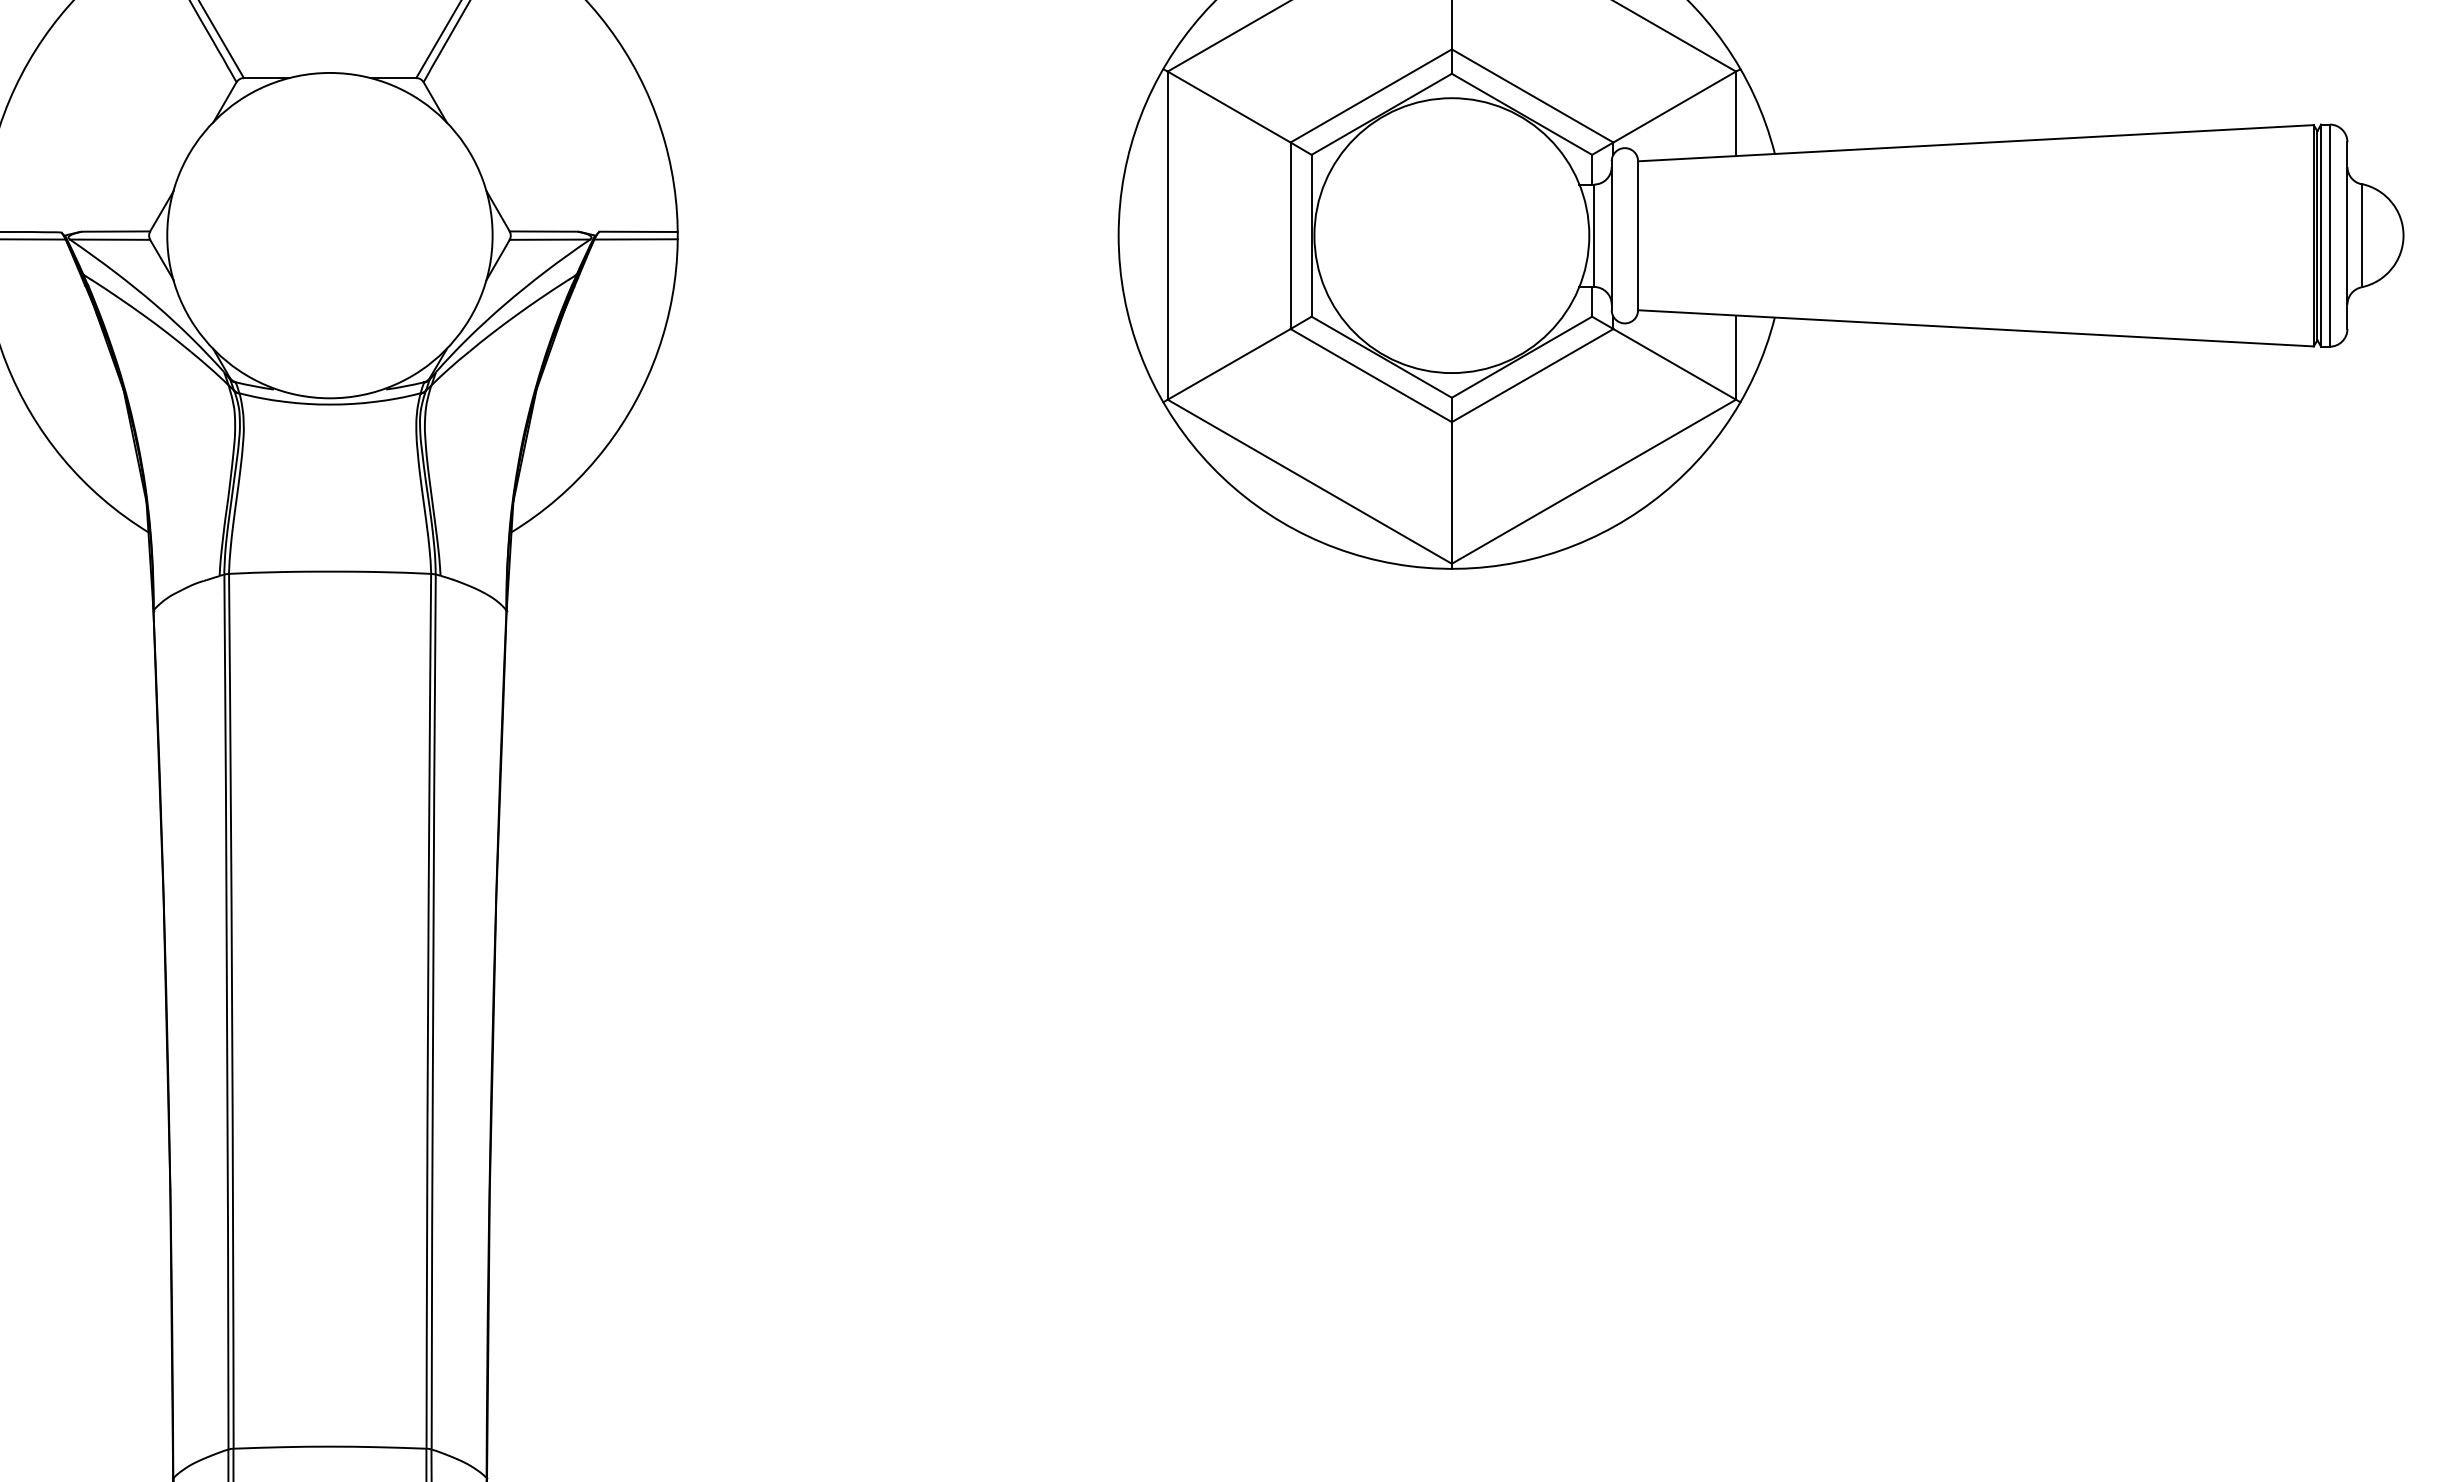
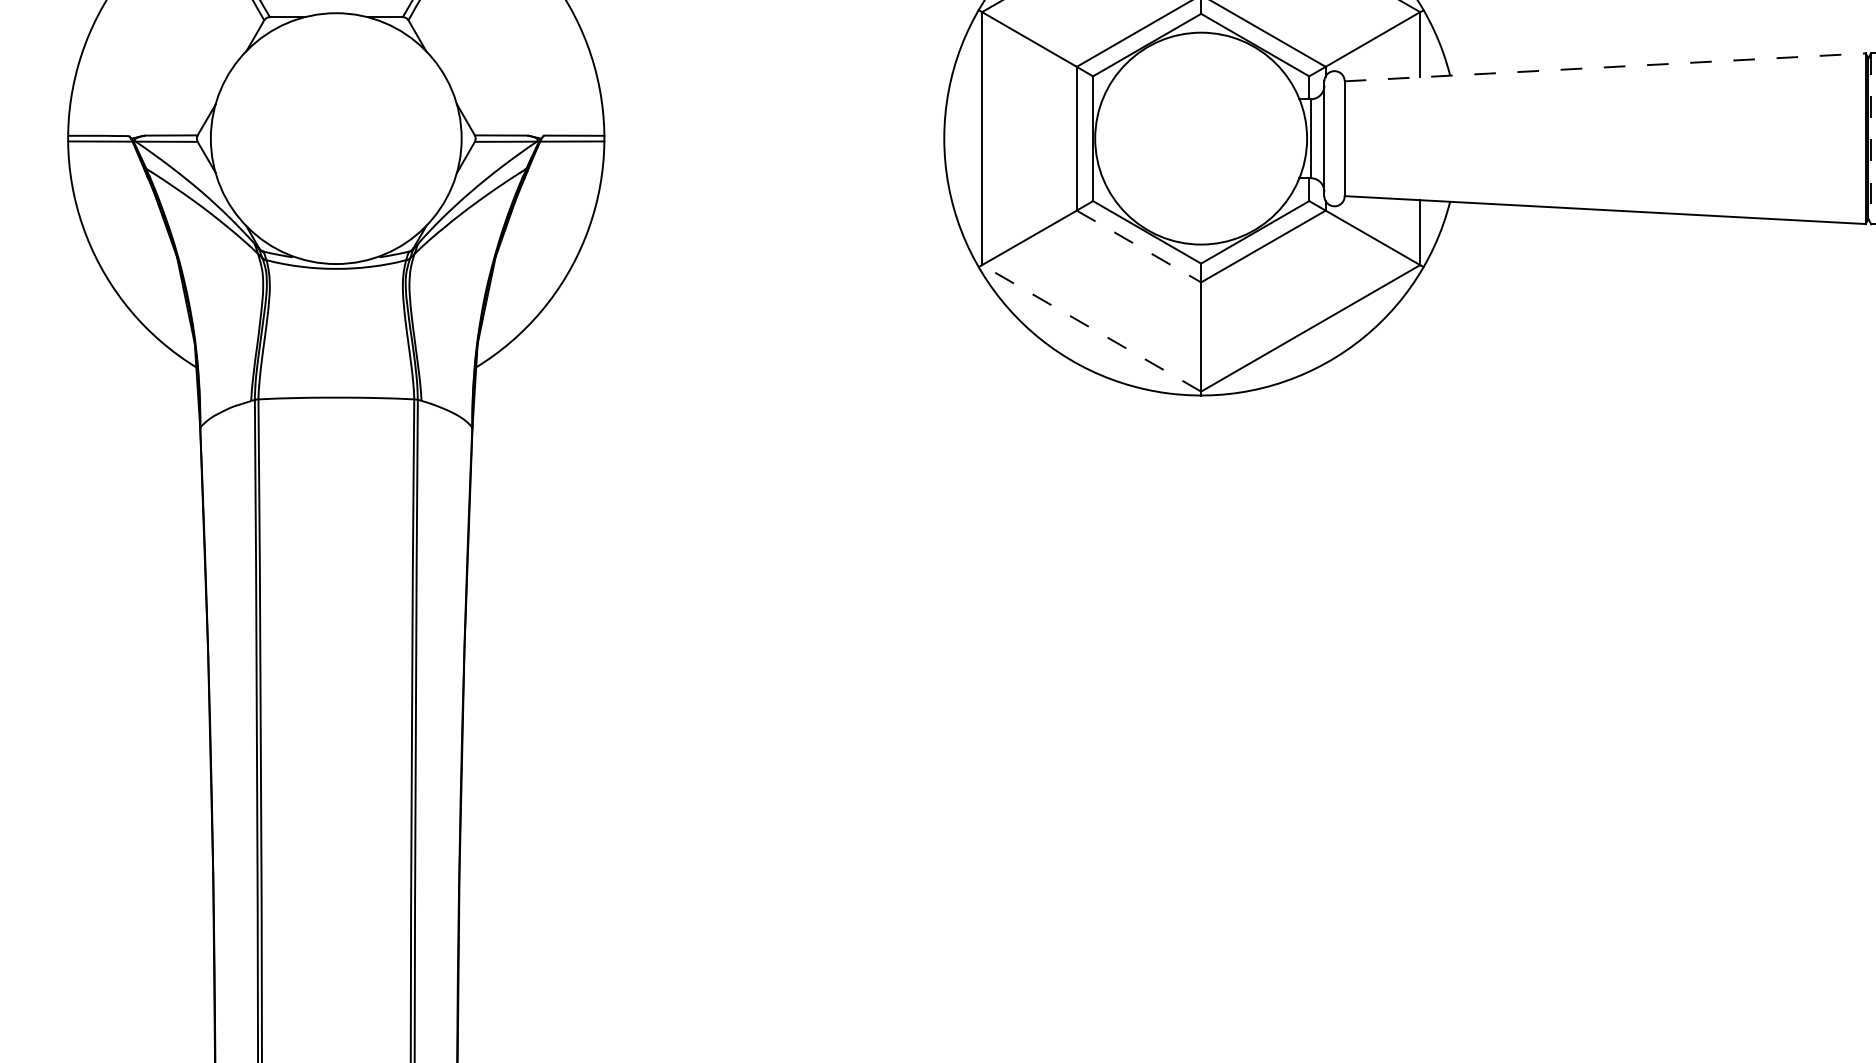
line: (1976, 143) -> (1605, 67), solid -> dashed
line: (2321, 236) -> (1871, 139), solid -> dashed
line: (1371, 375) -> (1139, 246), solid -> dashed
line: (1309, 481) -> (1091, 328), solid -> dashed

